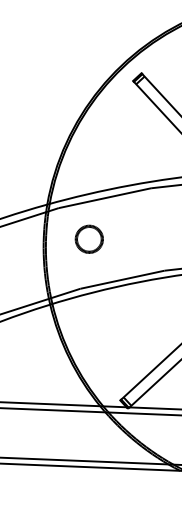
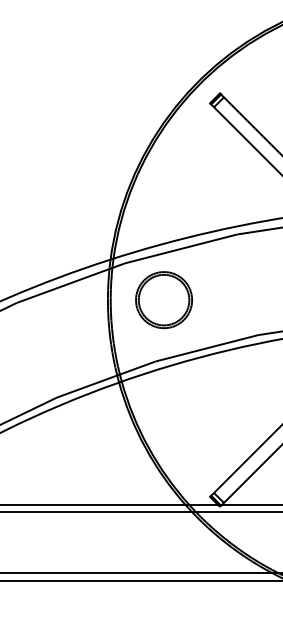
part: (88, 239) -> (163, 300), size x1.67

